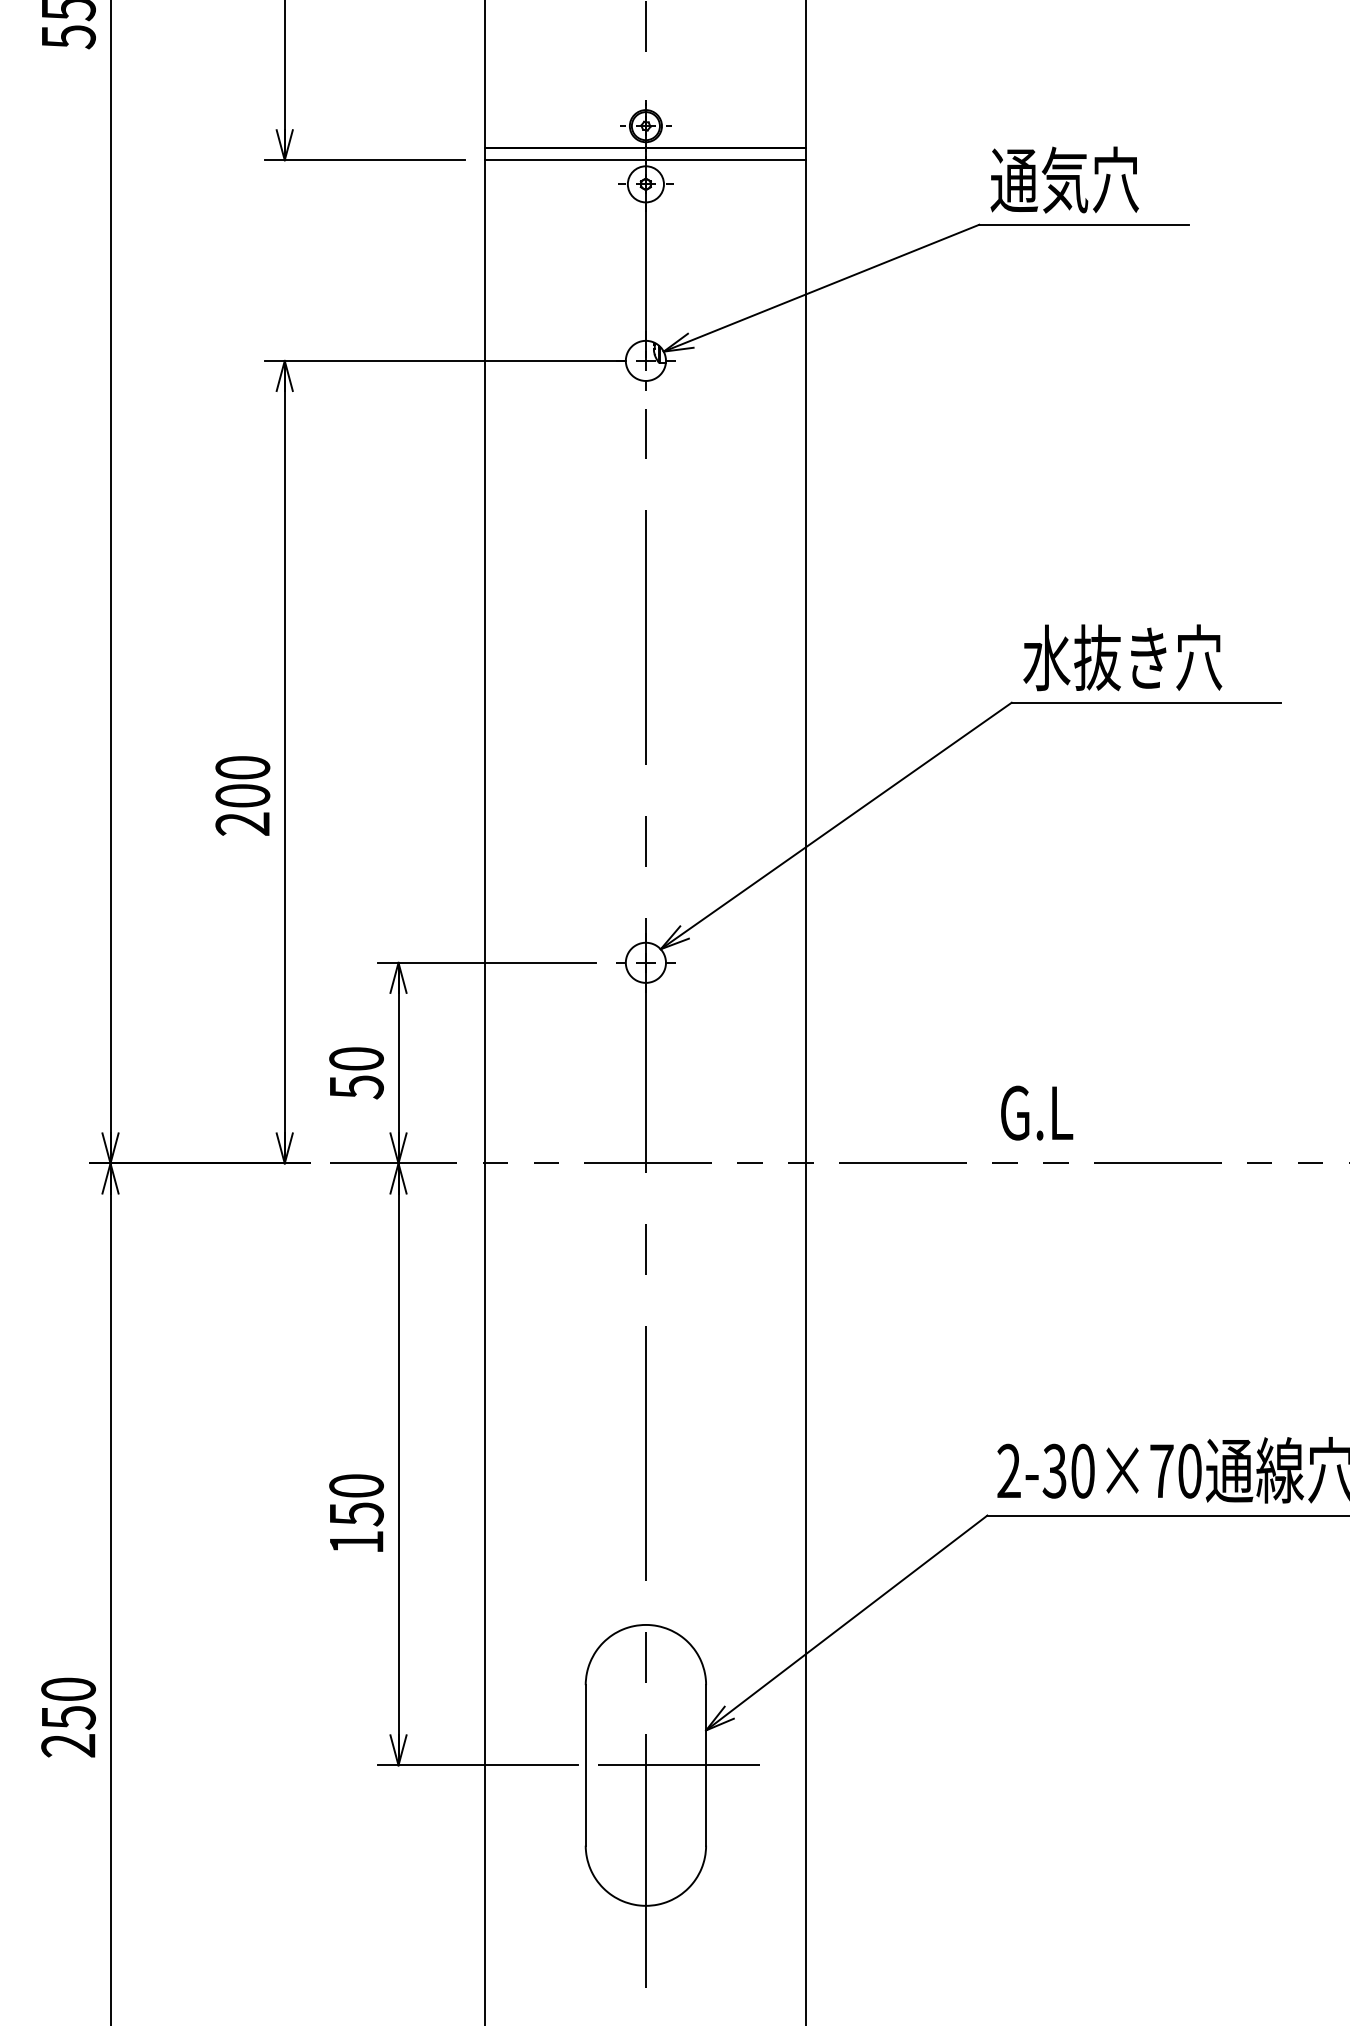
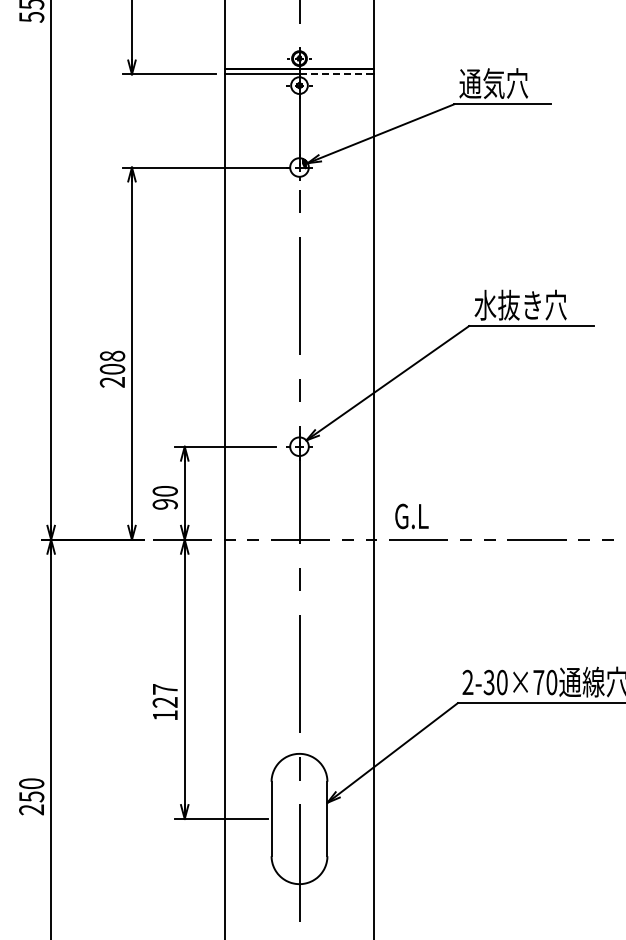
line: (727, 160) -> (337, 74), solid -> dashed
text: (242, 766) -> (112, 355), 200 -> 208
text: (354, 1087) -> (164, 504), 50 -> 90
text: (1036, 1113) -> (411, 516), moved
text: (354, 1501) -> (164, 696), 150 -> 127
line: (678, 1766) -> (314, 819), removed

